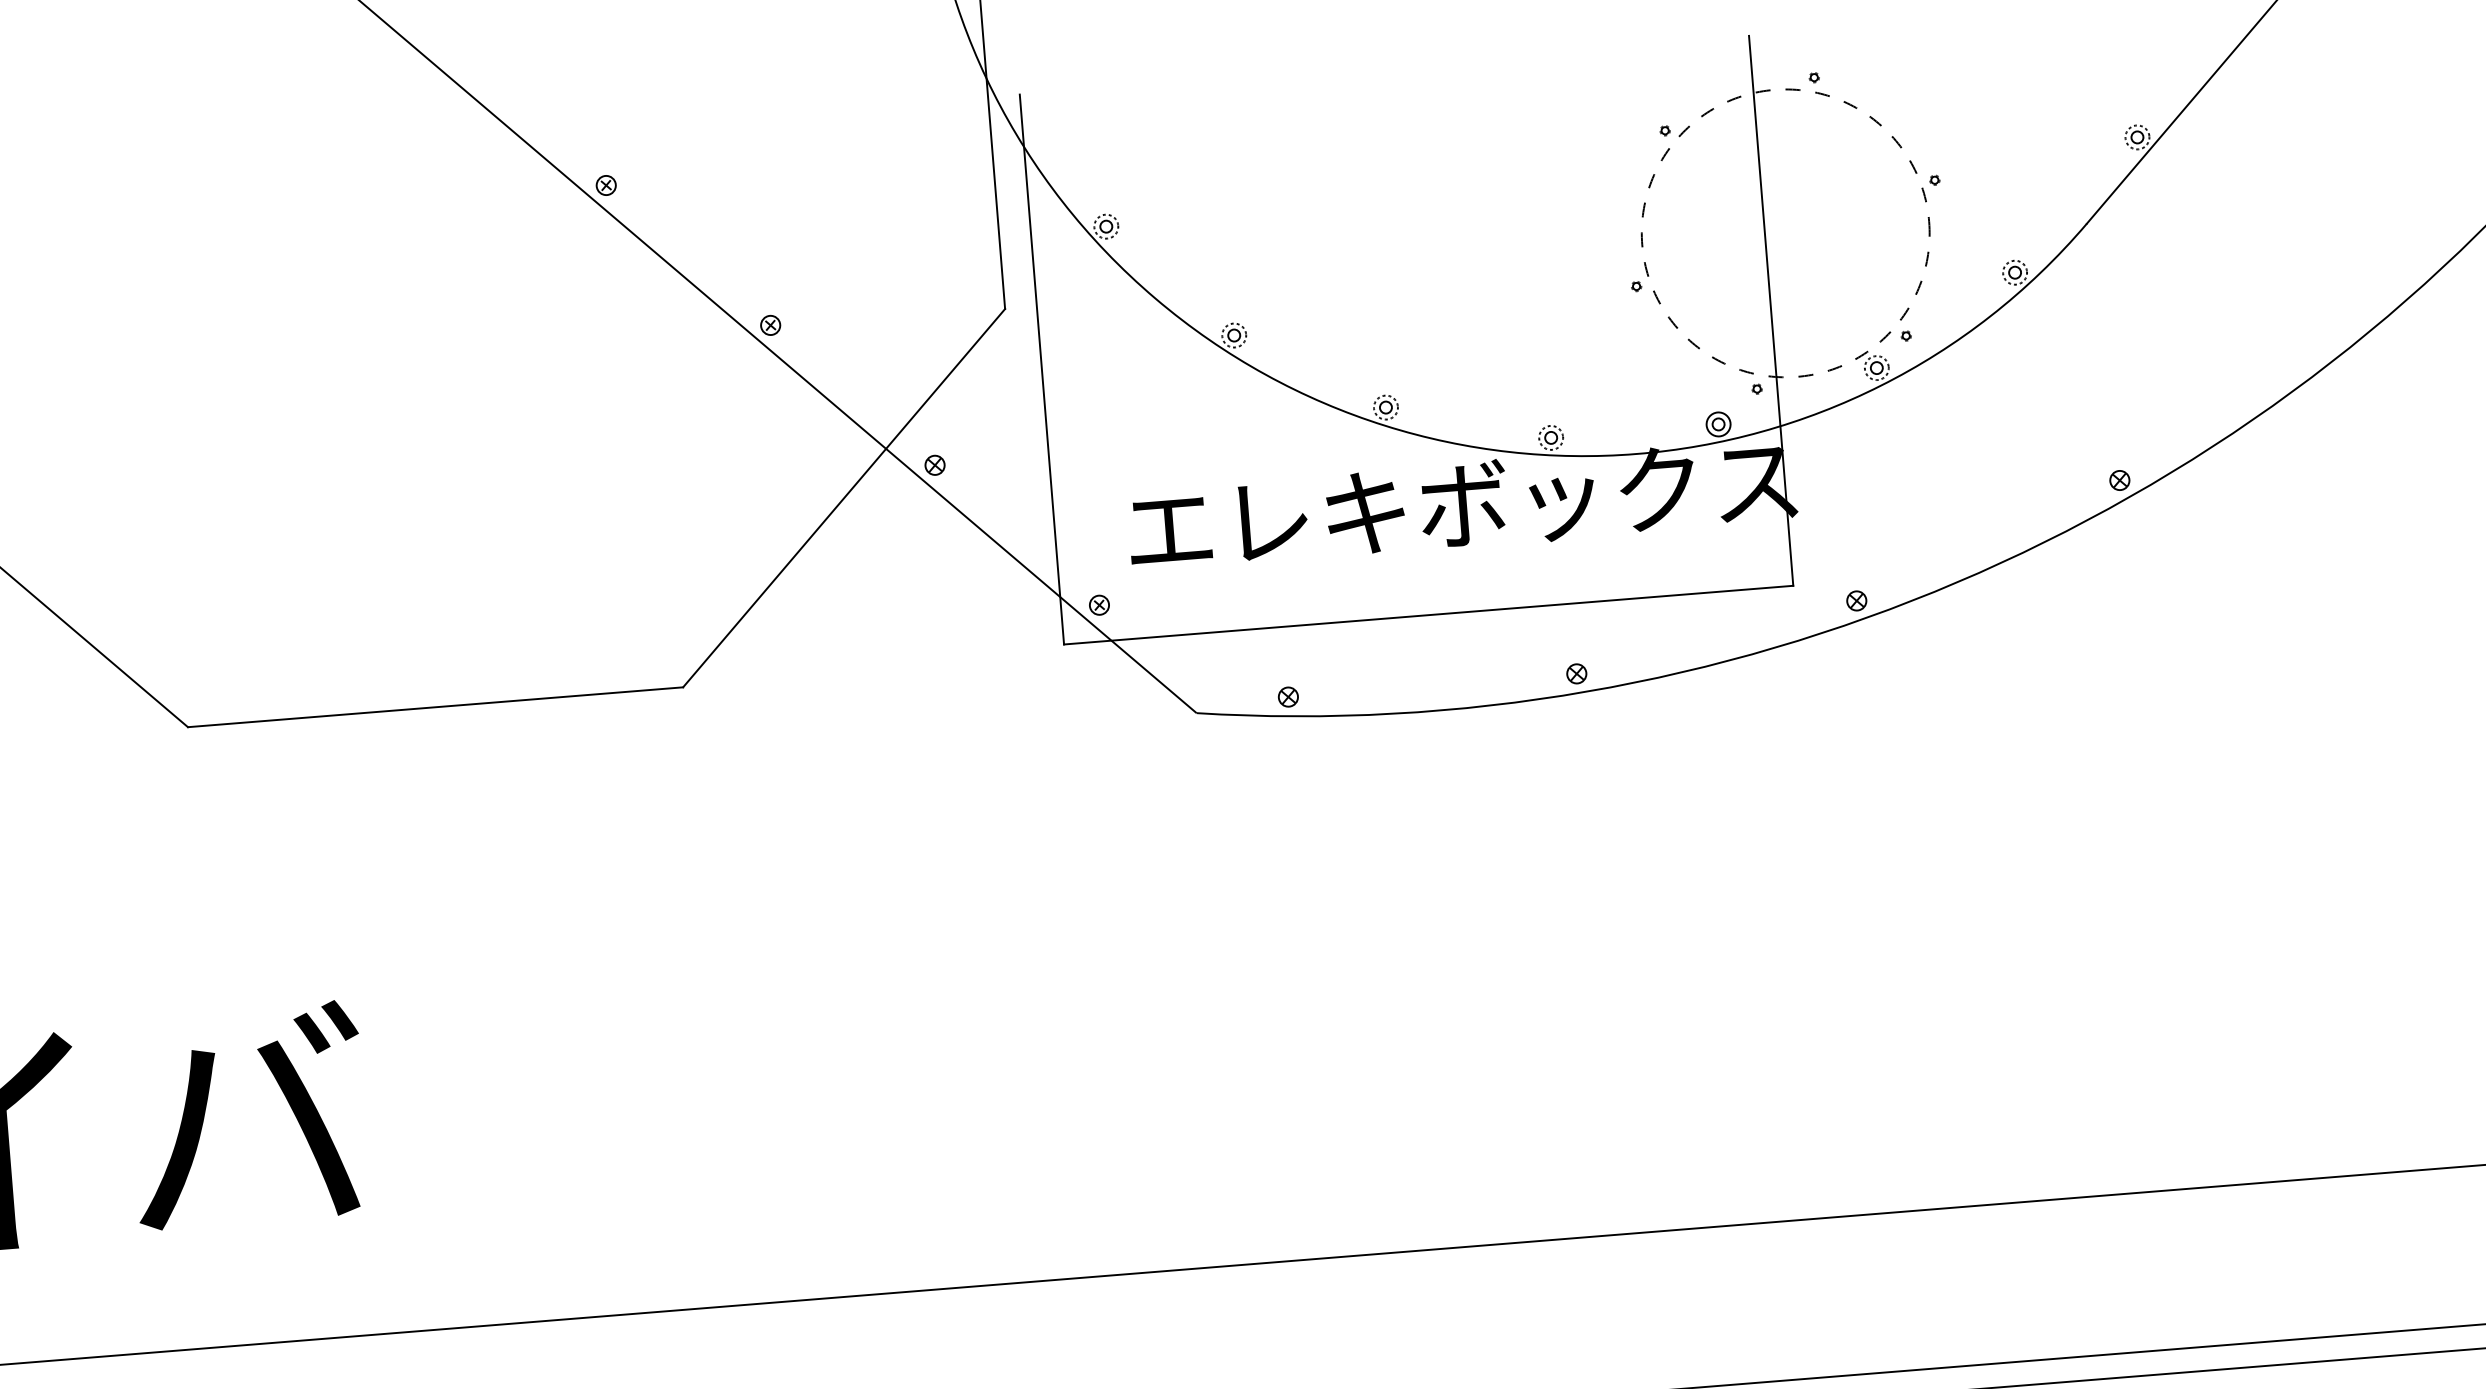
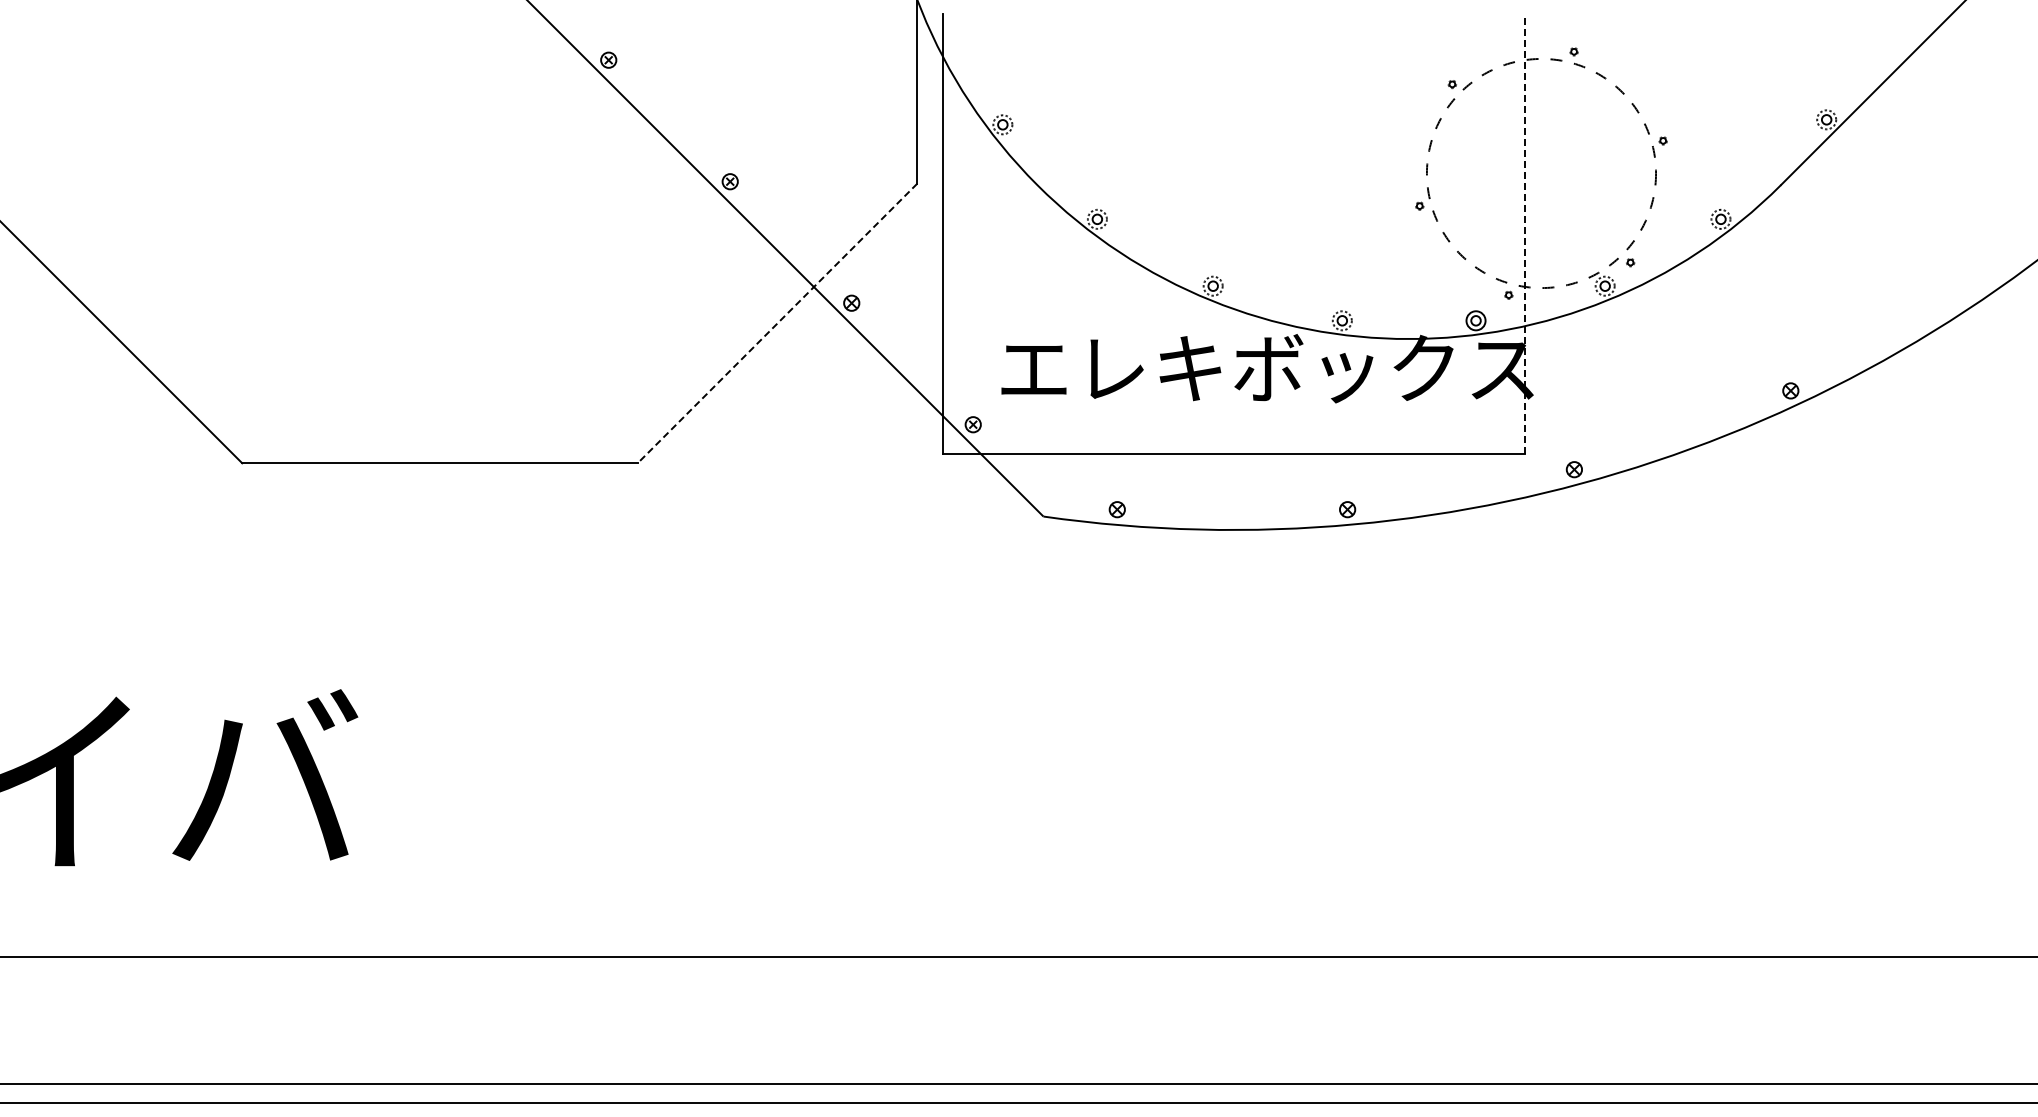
line: (1770, 311) -> (1524, 234), solid -> dashed
line: (844, 498) -> (777, 323), solid -> dashed

